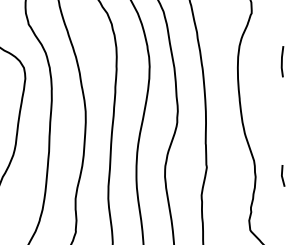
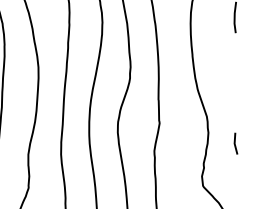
line: (282, 175) -> (235, 143), moved

